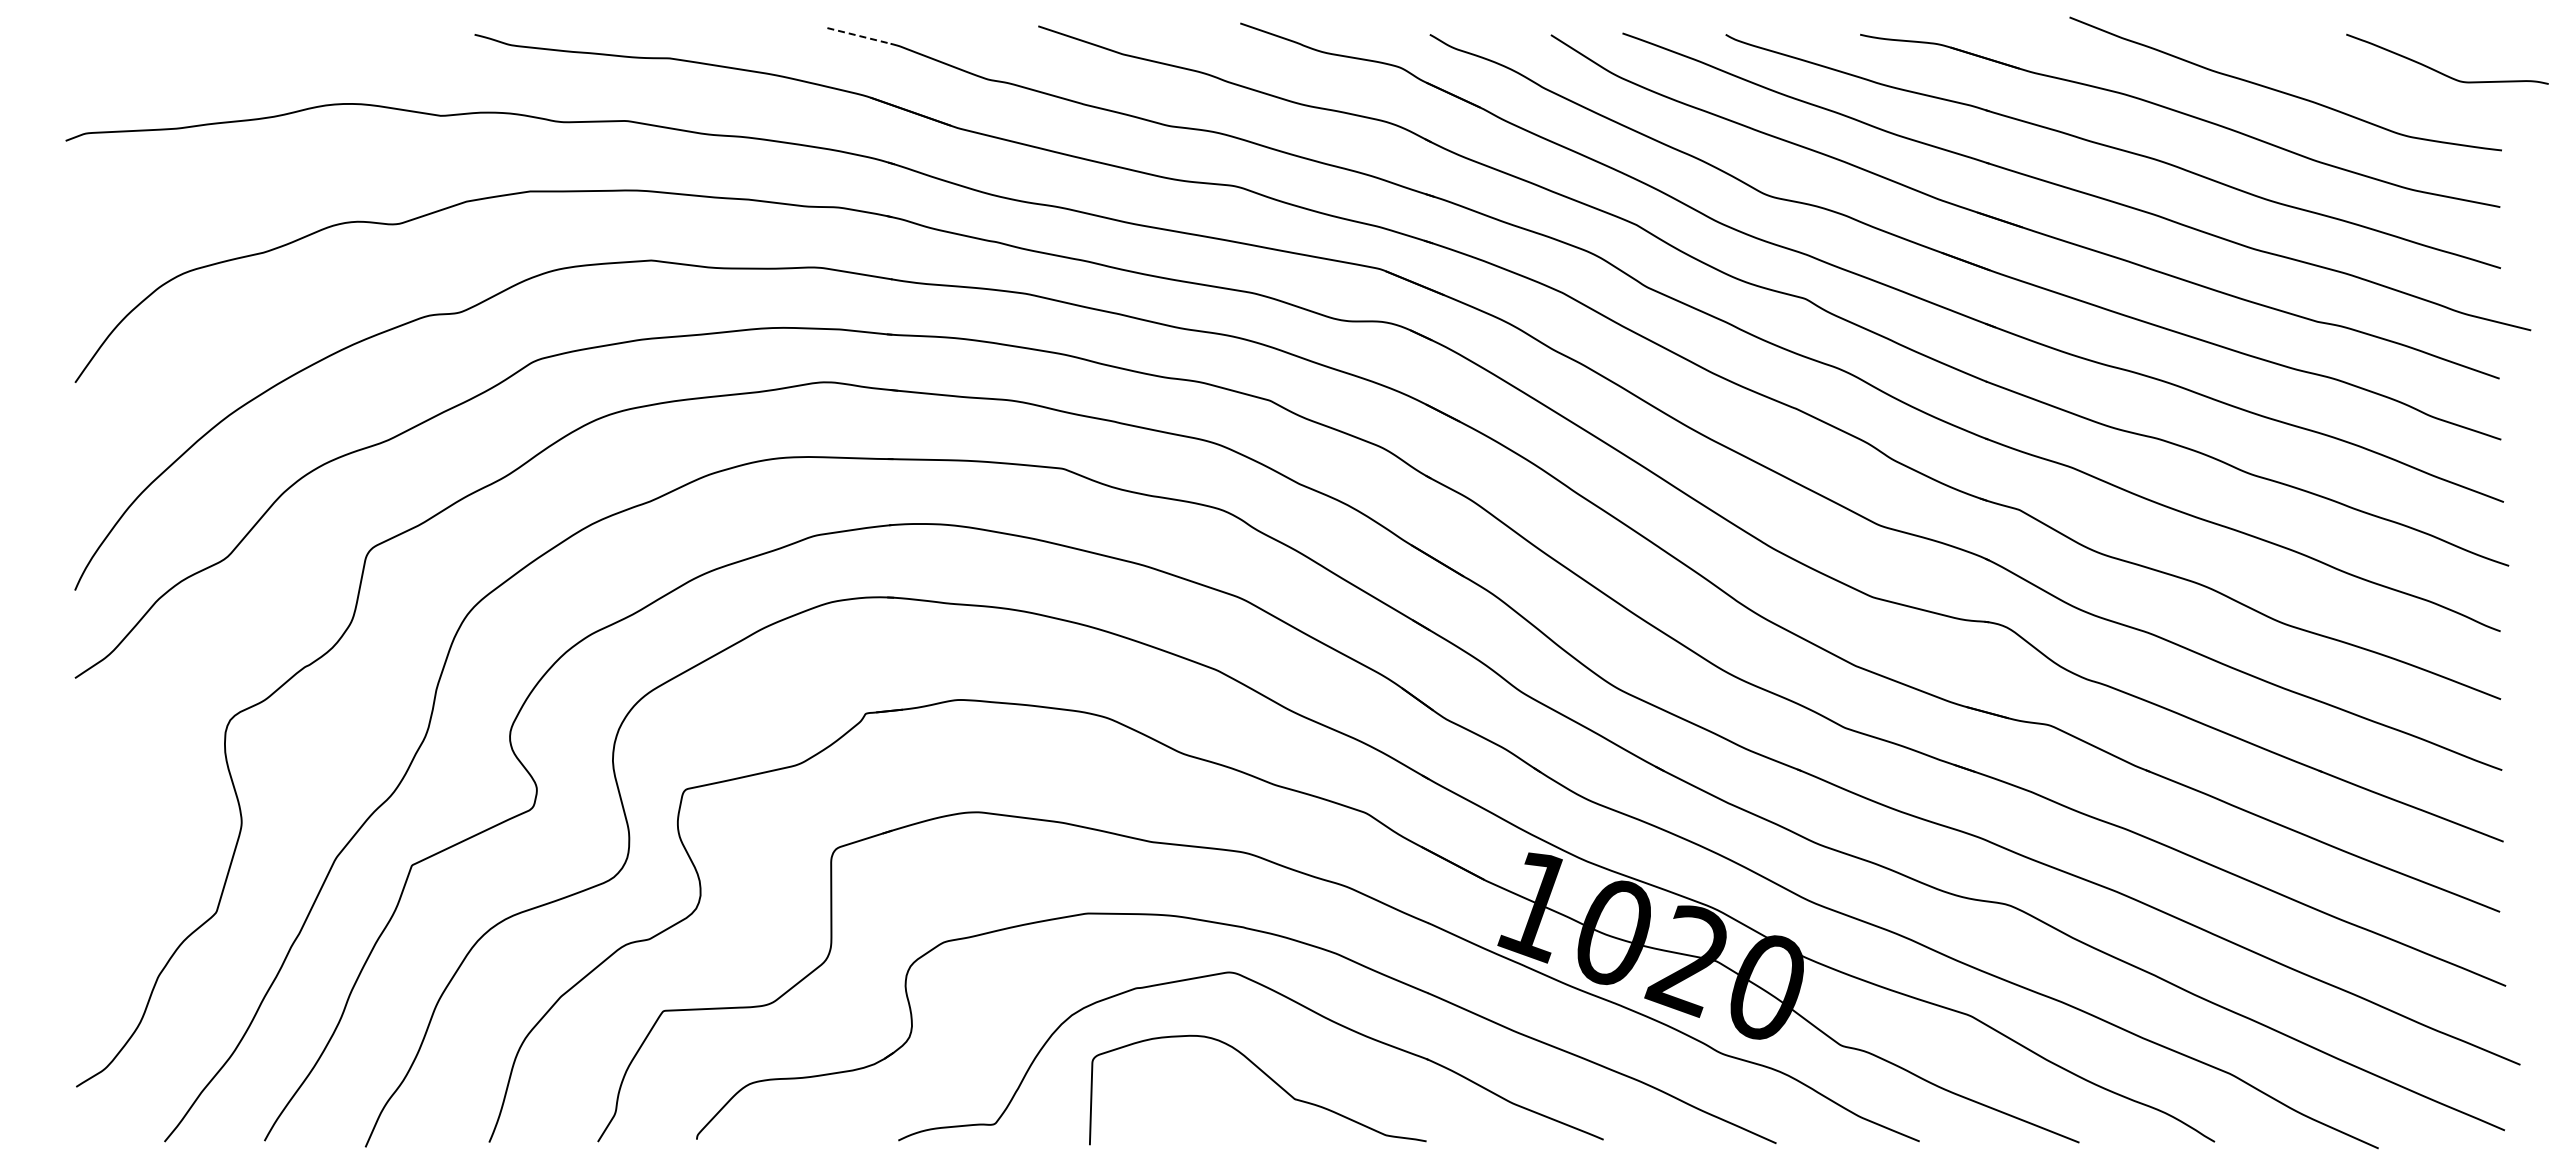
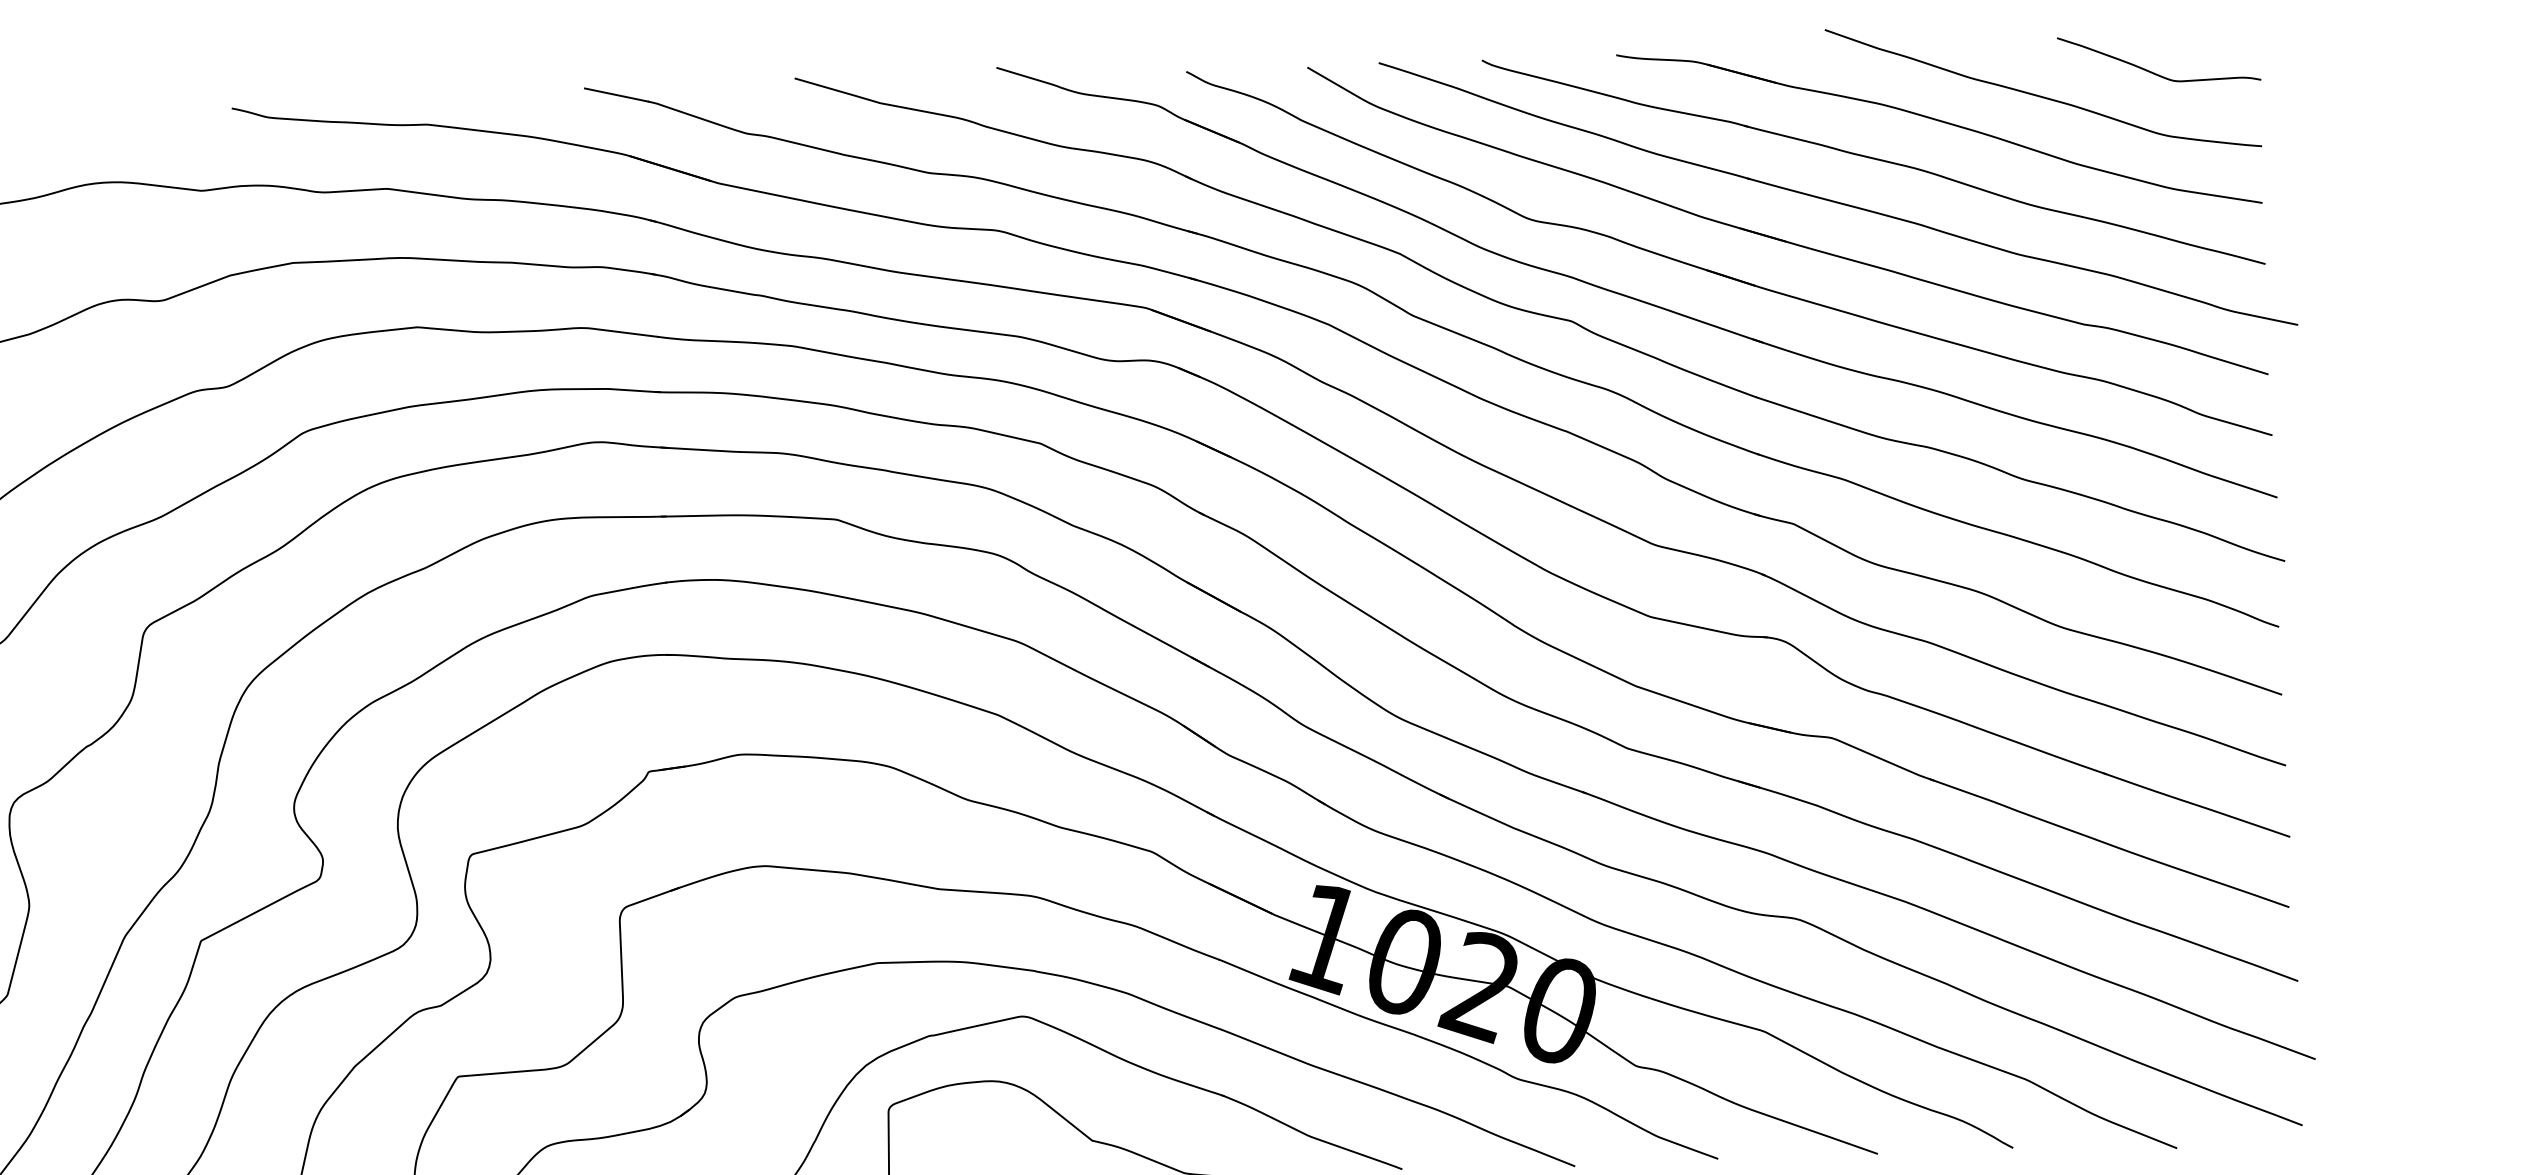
line: (860, 36) -> (617, 95), dashed -> solid
curve: (2441, 72) -> (2153, 72), moved

